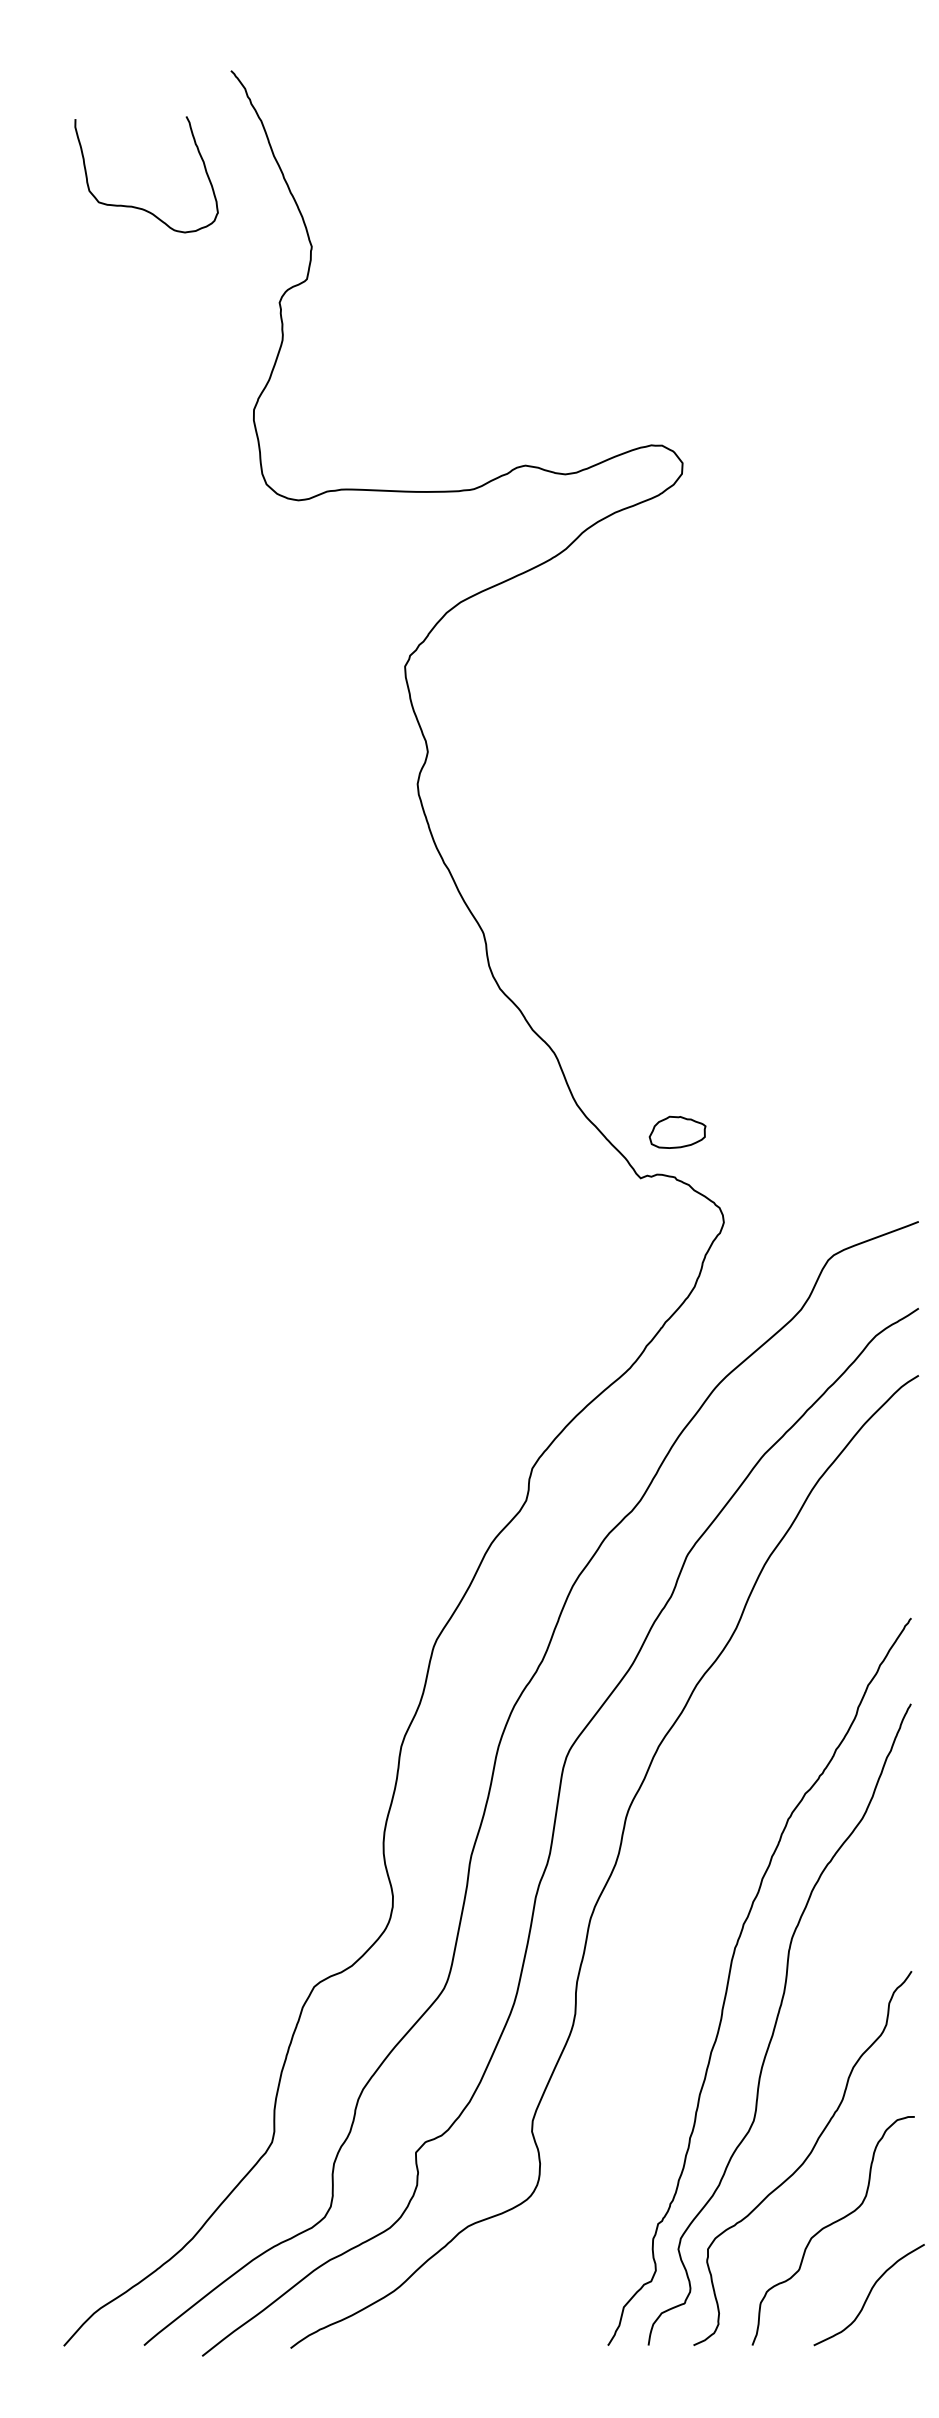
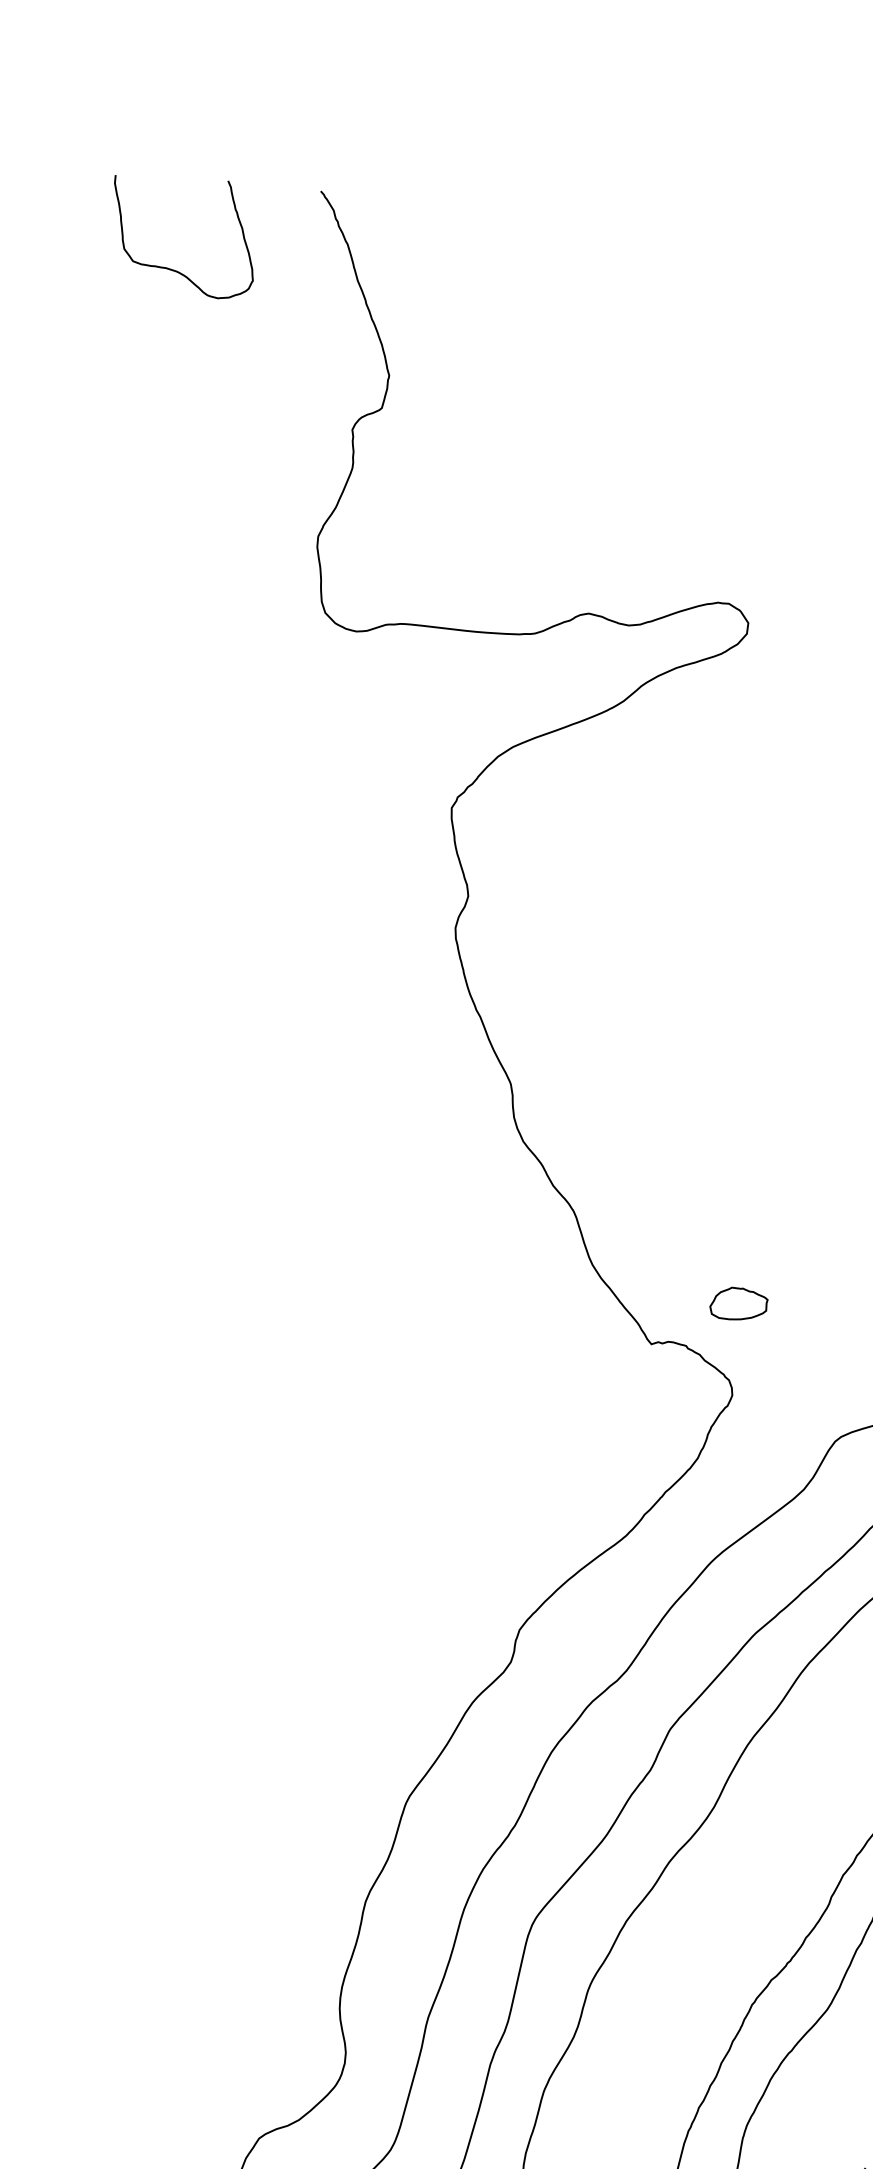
curve: (136, 206) -> (170, 268), moved
part: (677, 1131) -> (738, 1303), moved

